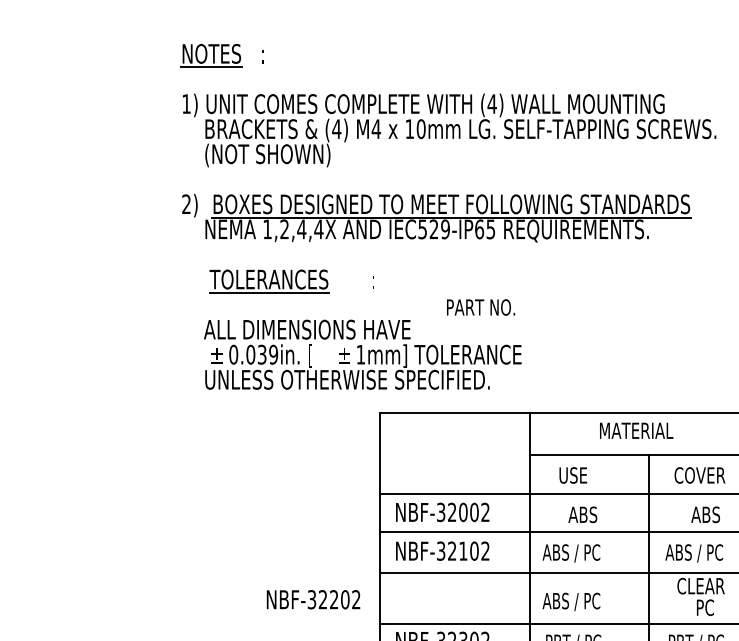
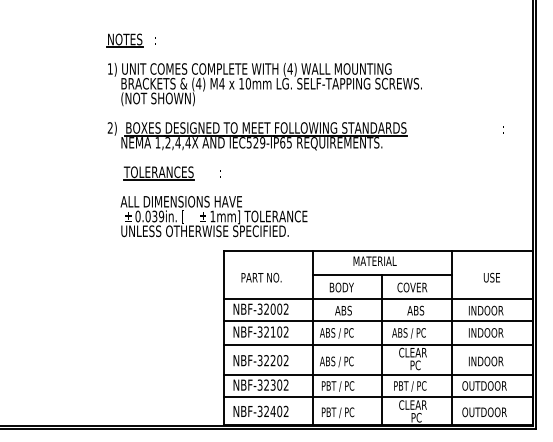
text: (480, 307) -> (261, 277), moved
text: (579, 475) -> (341, 287), USE -> BODY
text: (312, 599) -> (260, 360), moved

